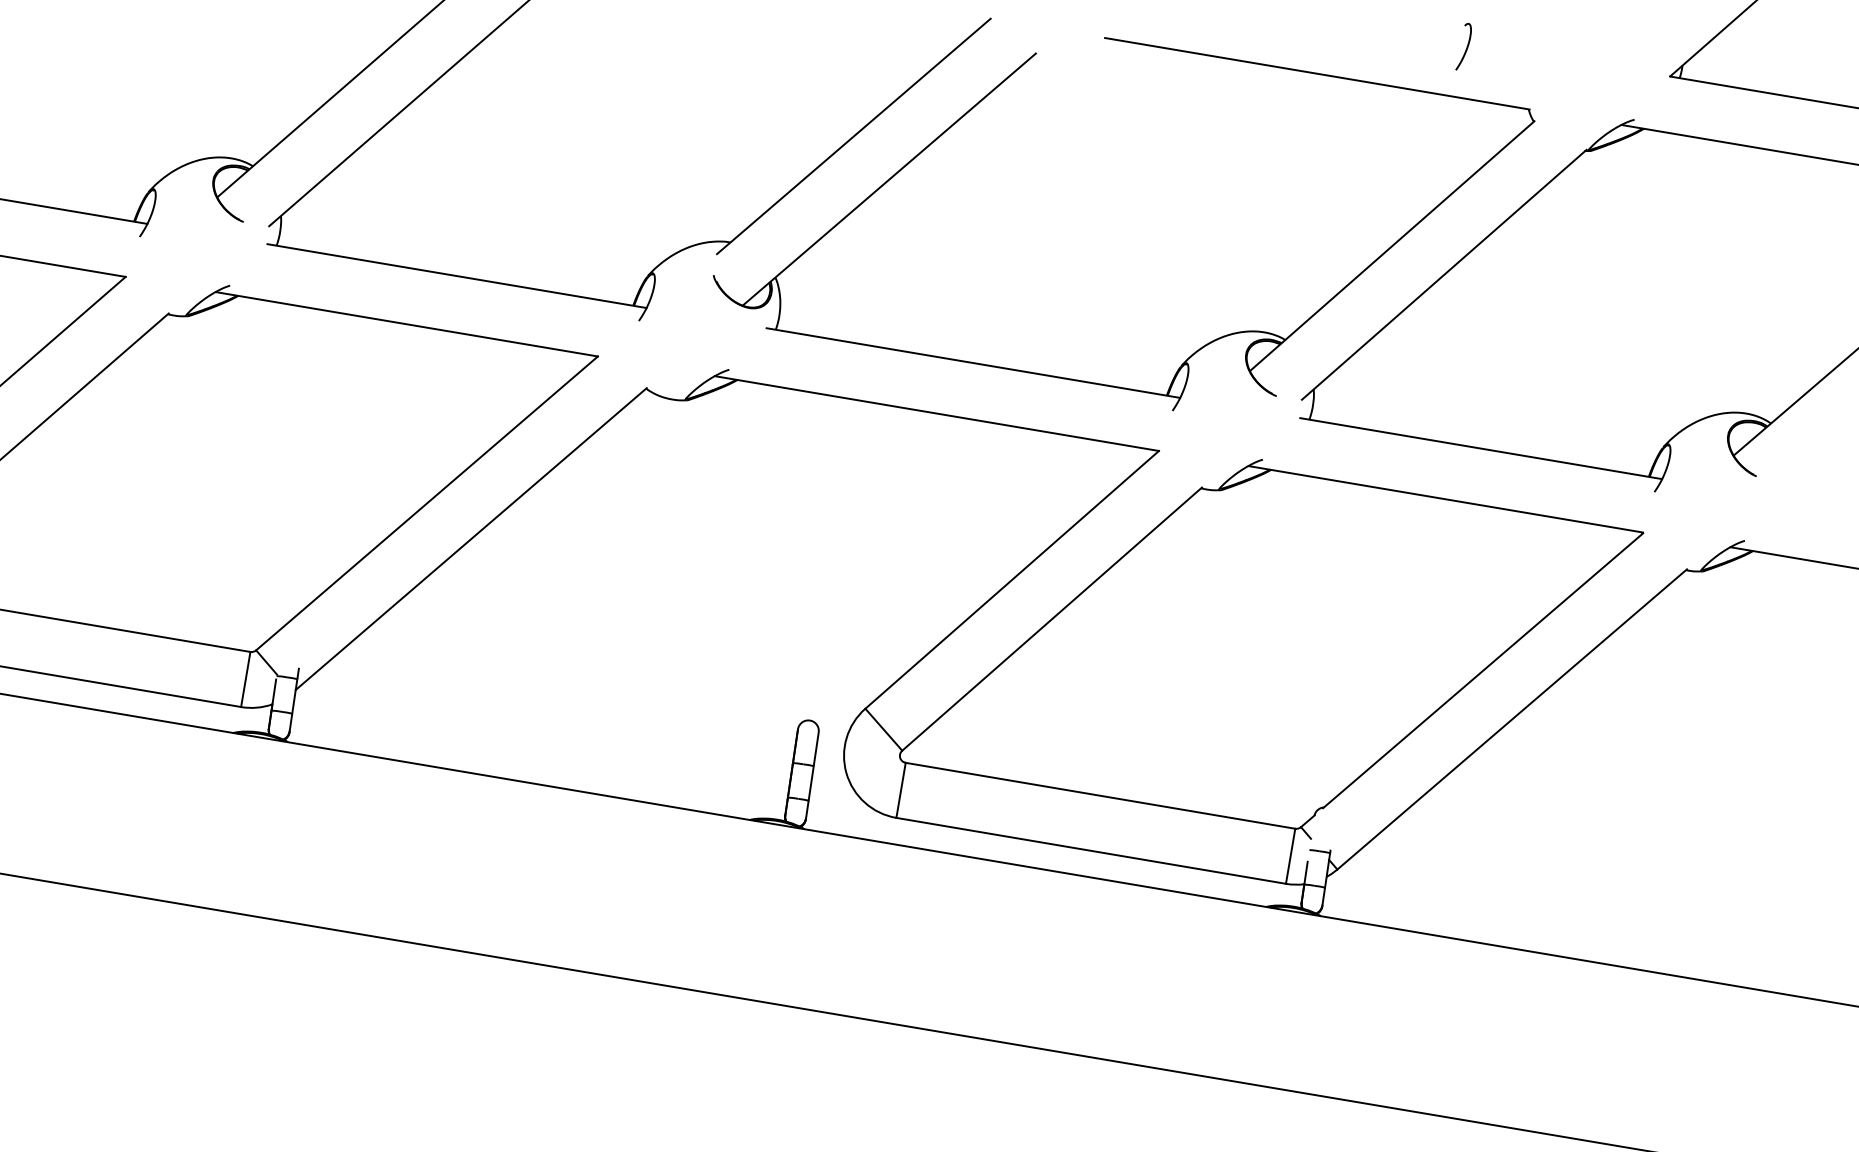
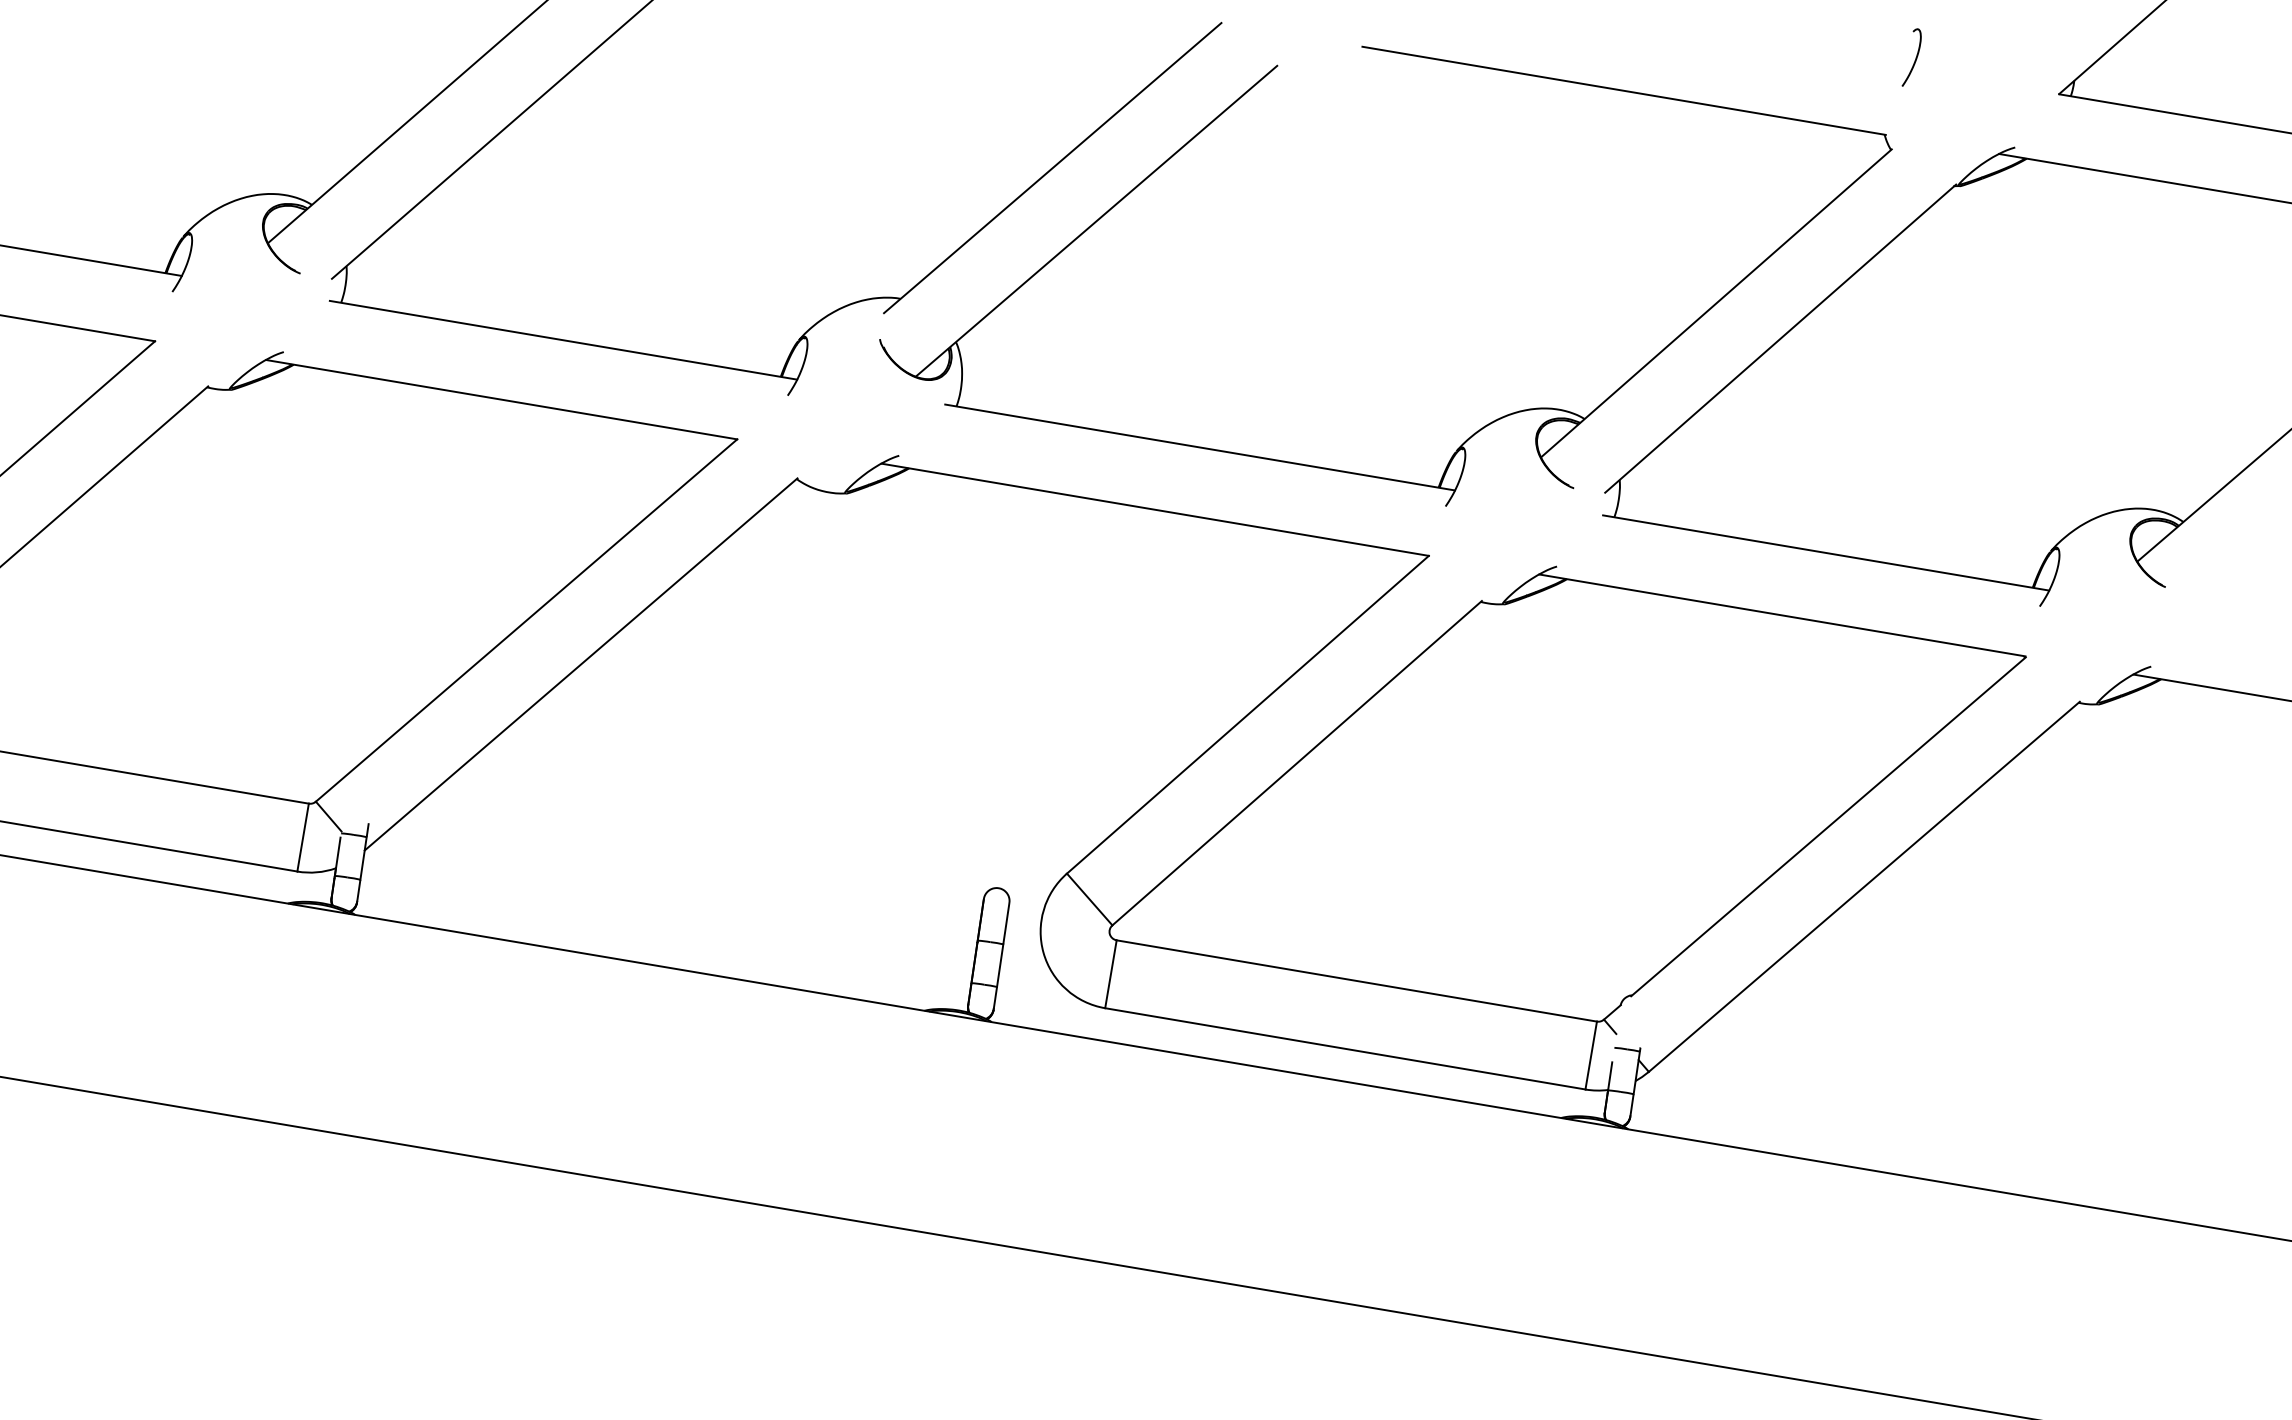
curve: (1466, 46) -> (1915, 57), moved

